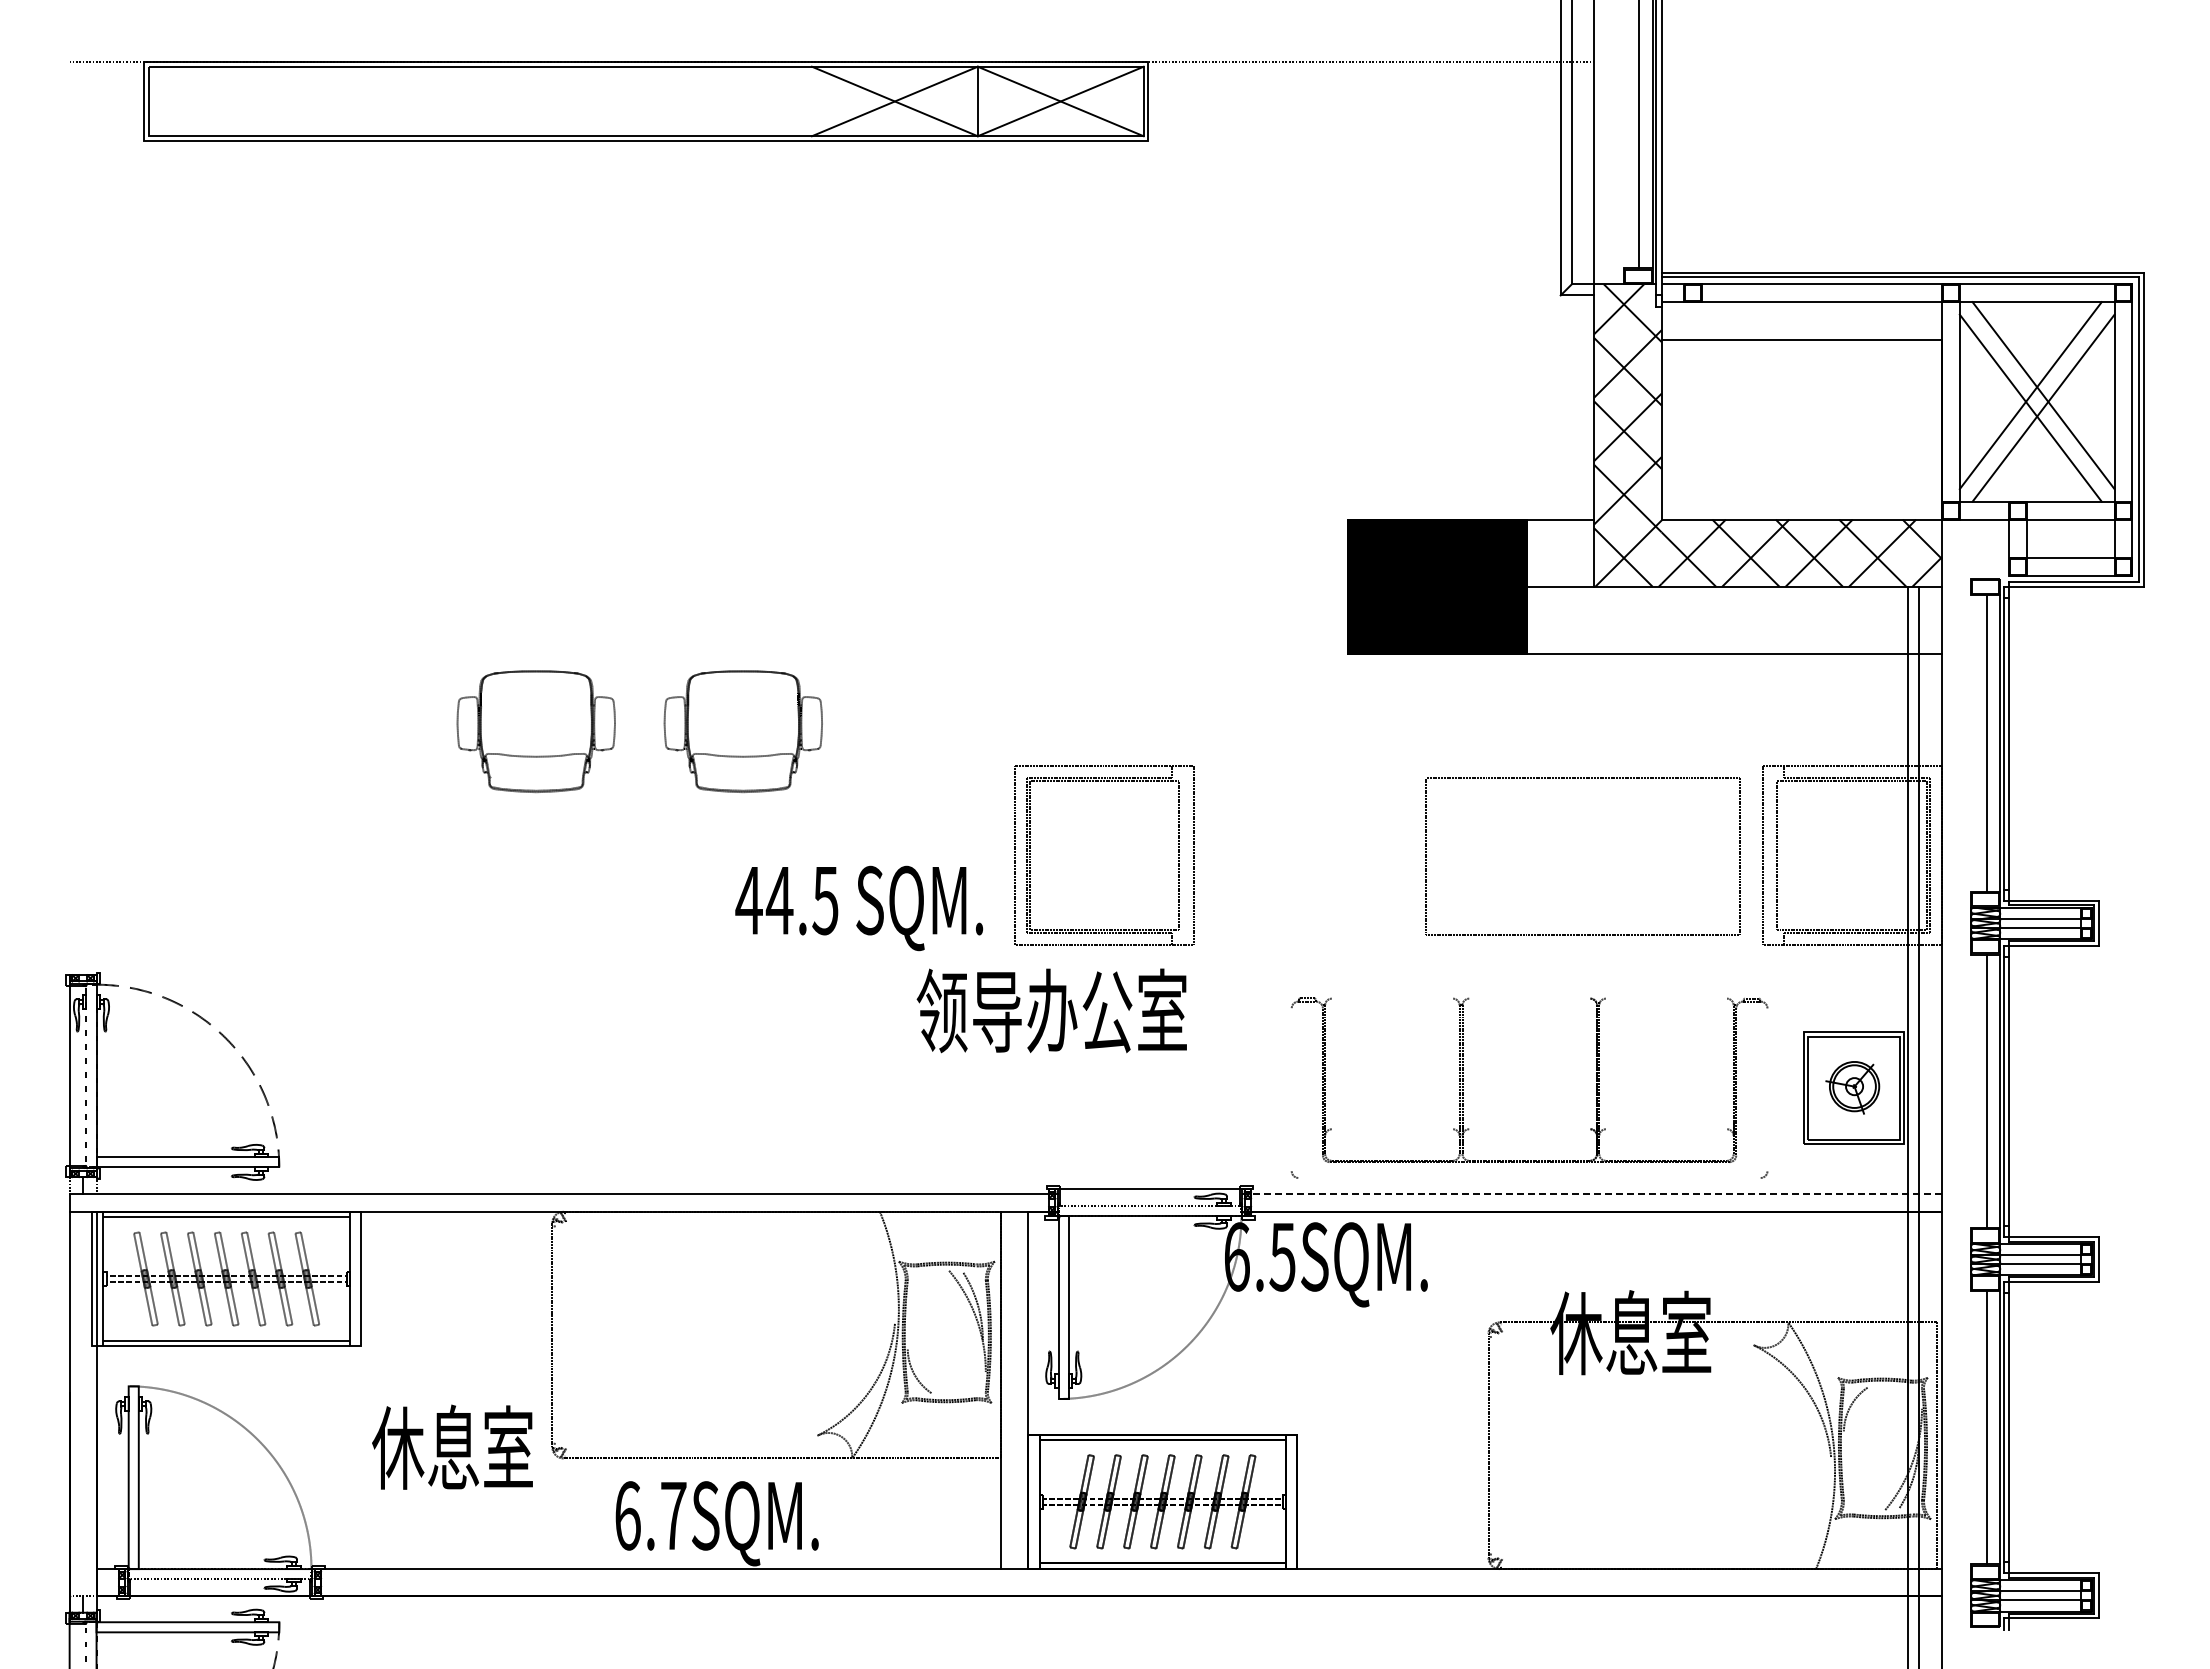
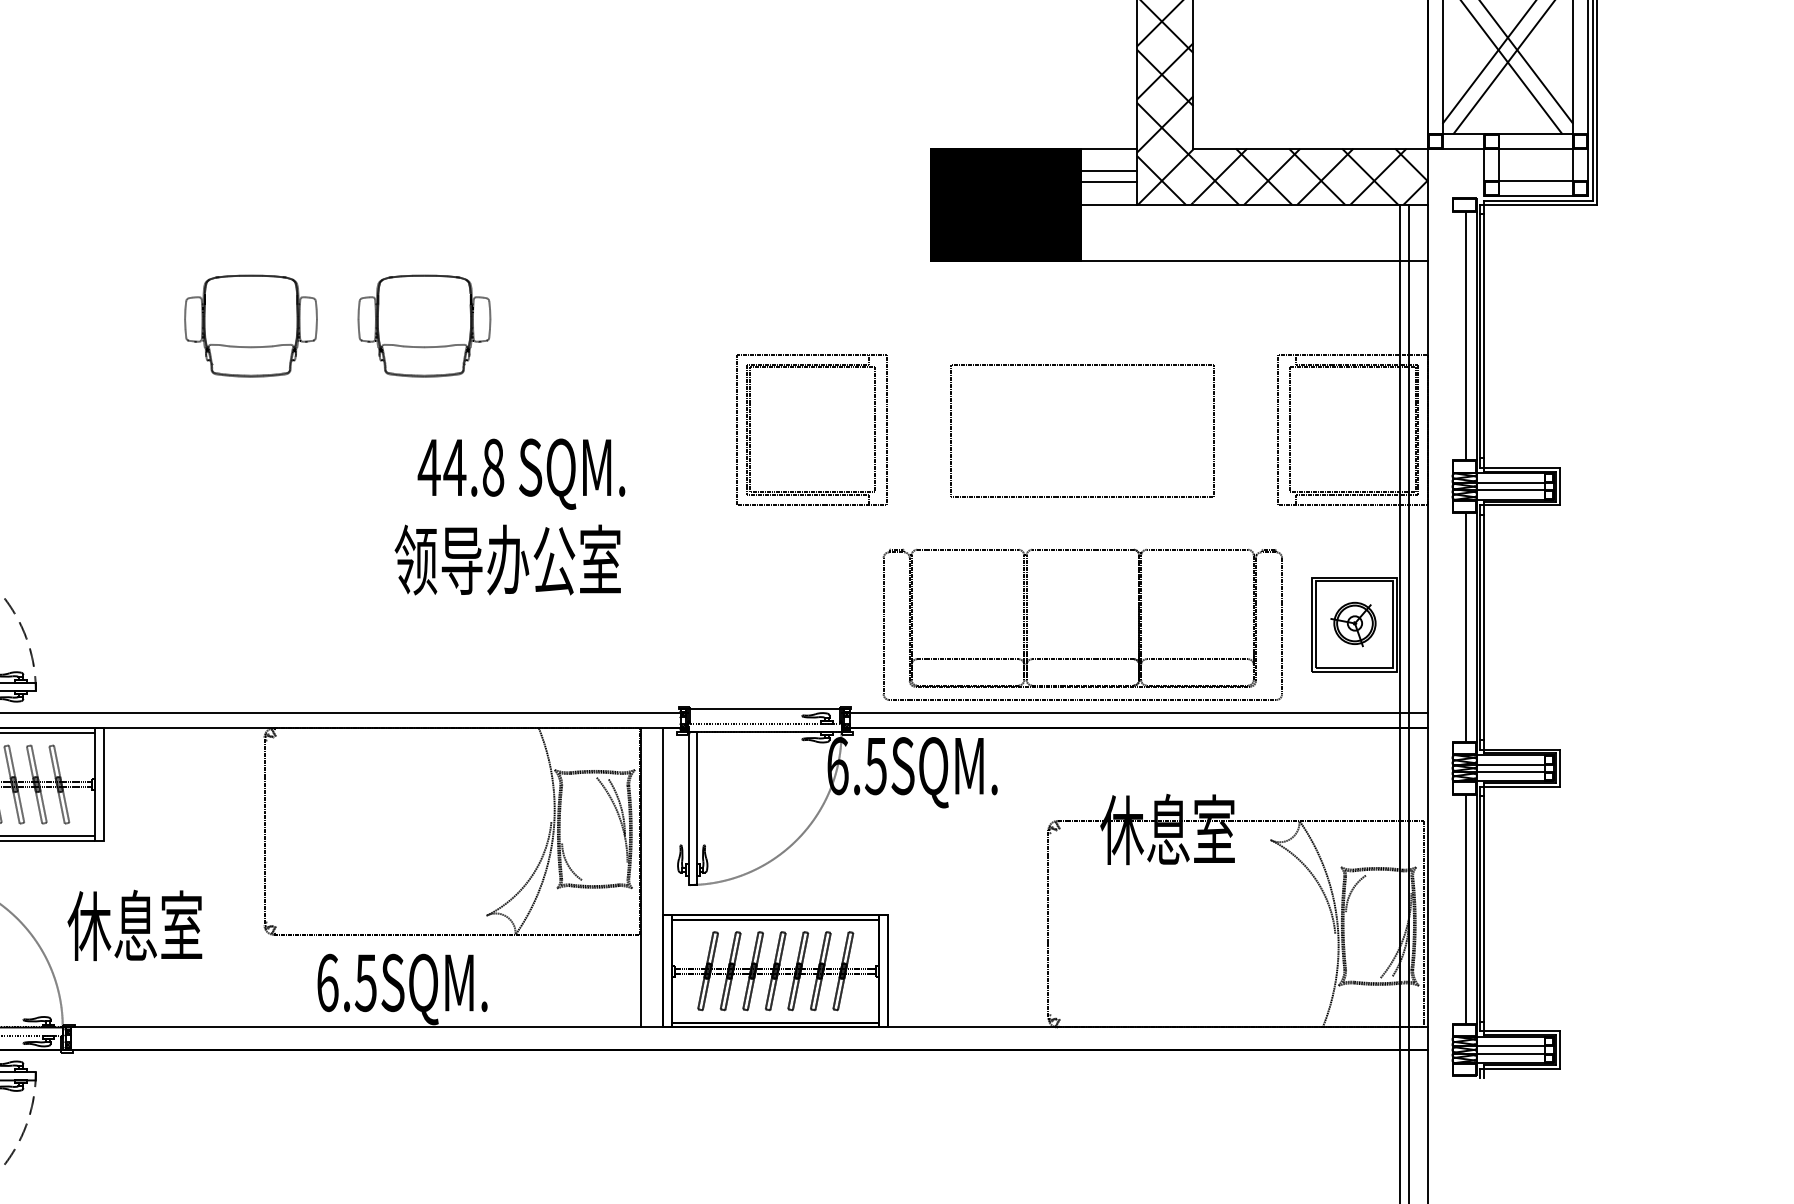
line: (1560, 546) -> (1108, 171), added
line: (1560, 559) -> (1108, 182), added
part: (1104, 781) -> (812, 367), moved
text: (825, 900) -> (493, 467), 44.5 -> 44.8
part: (1582, 934) -> (1081, 496), moved
line: (1391, 998) -> (967, 549), added
line: (1529, 998) -> (1082, 549), added
line: (1666, 998) -> (1197, 549), added
text: (1051, 1010) -> (507, 559), moved
line: (1291, 1089) -> (883, 625), added
line: (1767, 1089) -> (1282, 625), added
line: (1391, 1129) -> (967, 659), added
line: (1529, 1129) -> (1082, 659), added
line: (1666, 1129) -> (1197, 659), added
line: (1529, 1177) -> (1082, 699), added
line: (1591, 1193) -> (1134, 712), dashed -> solid
text: (452, 1446) -> (134, 924), moved
text: (673, 1516) -> (365, 983), 6.7SQM. -> 6.5SQM.

